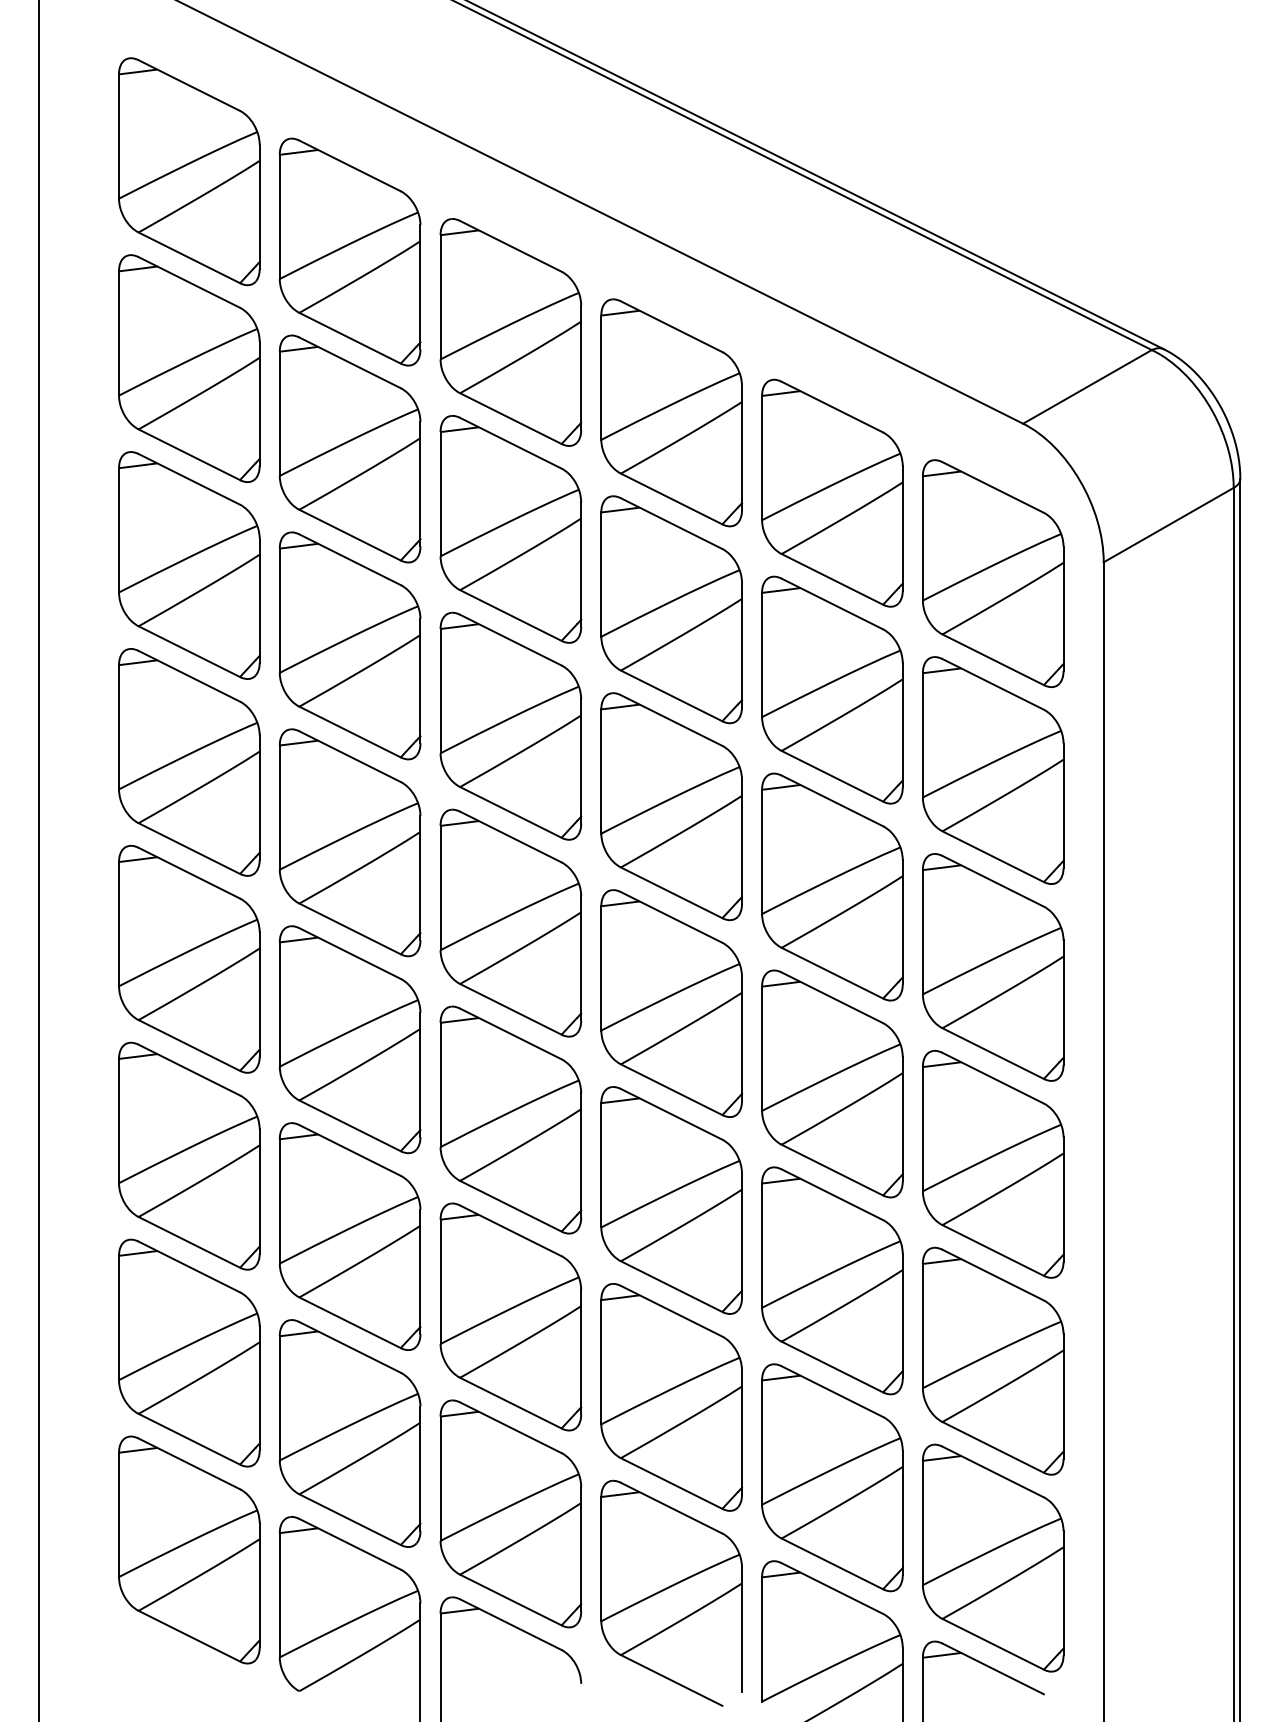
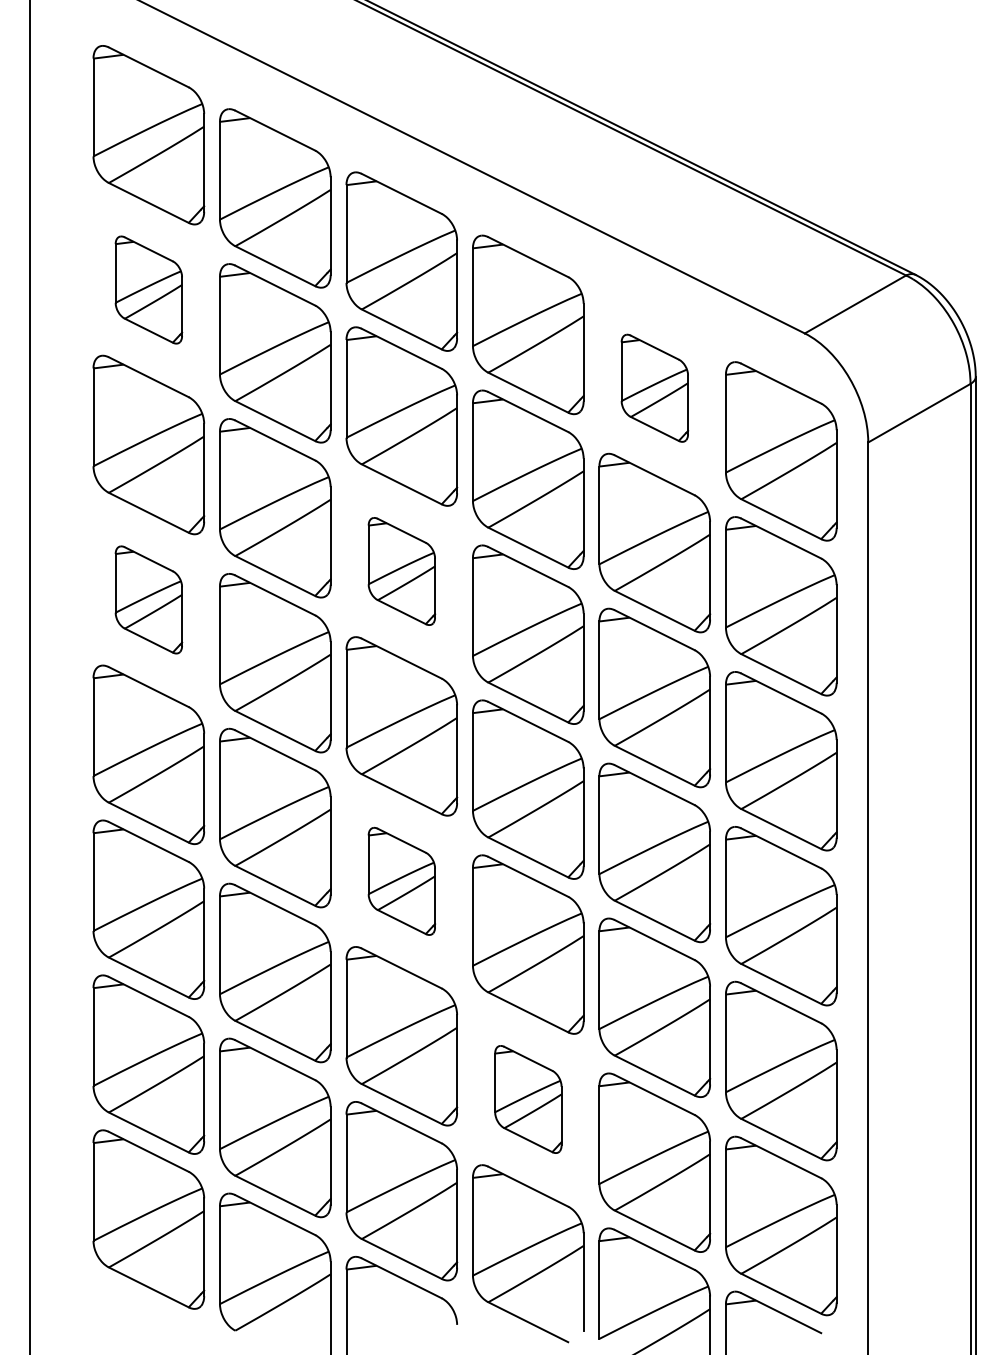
part: (188, 367) -> (148, 289), size x0.6
part: (832, 493) -> (654, 388), size x0.6
part: (510, 726) -> (401, 571), size x0.6
part: (188, 761) -> (148, 599), size x0.6
part: (510, 1120) -> (401, 881), size x0.6
part: (671, 1397) -> (528, 1099), size x0.6

